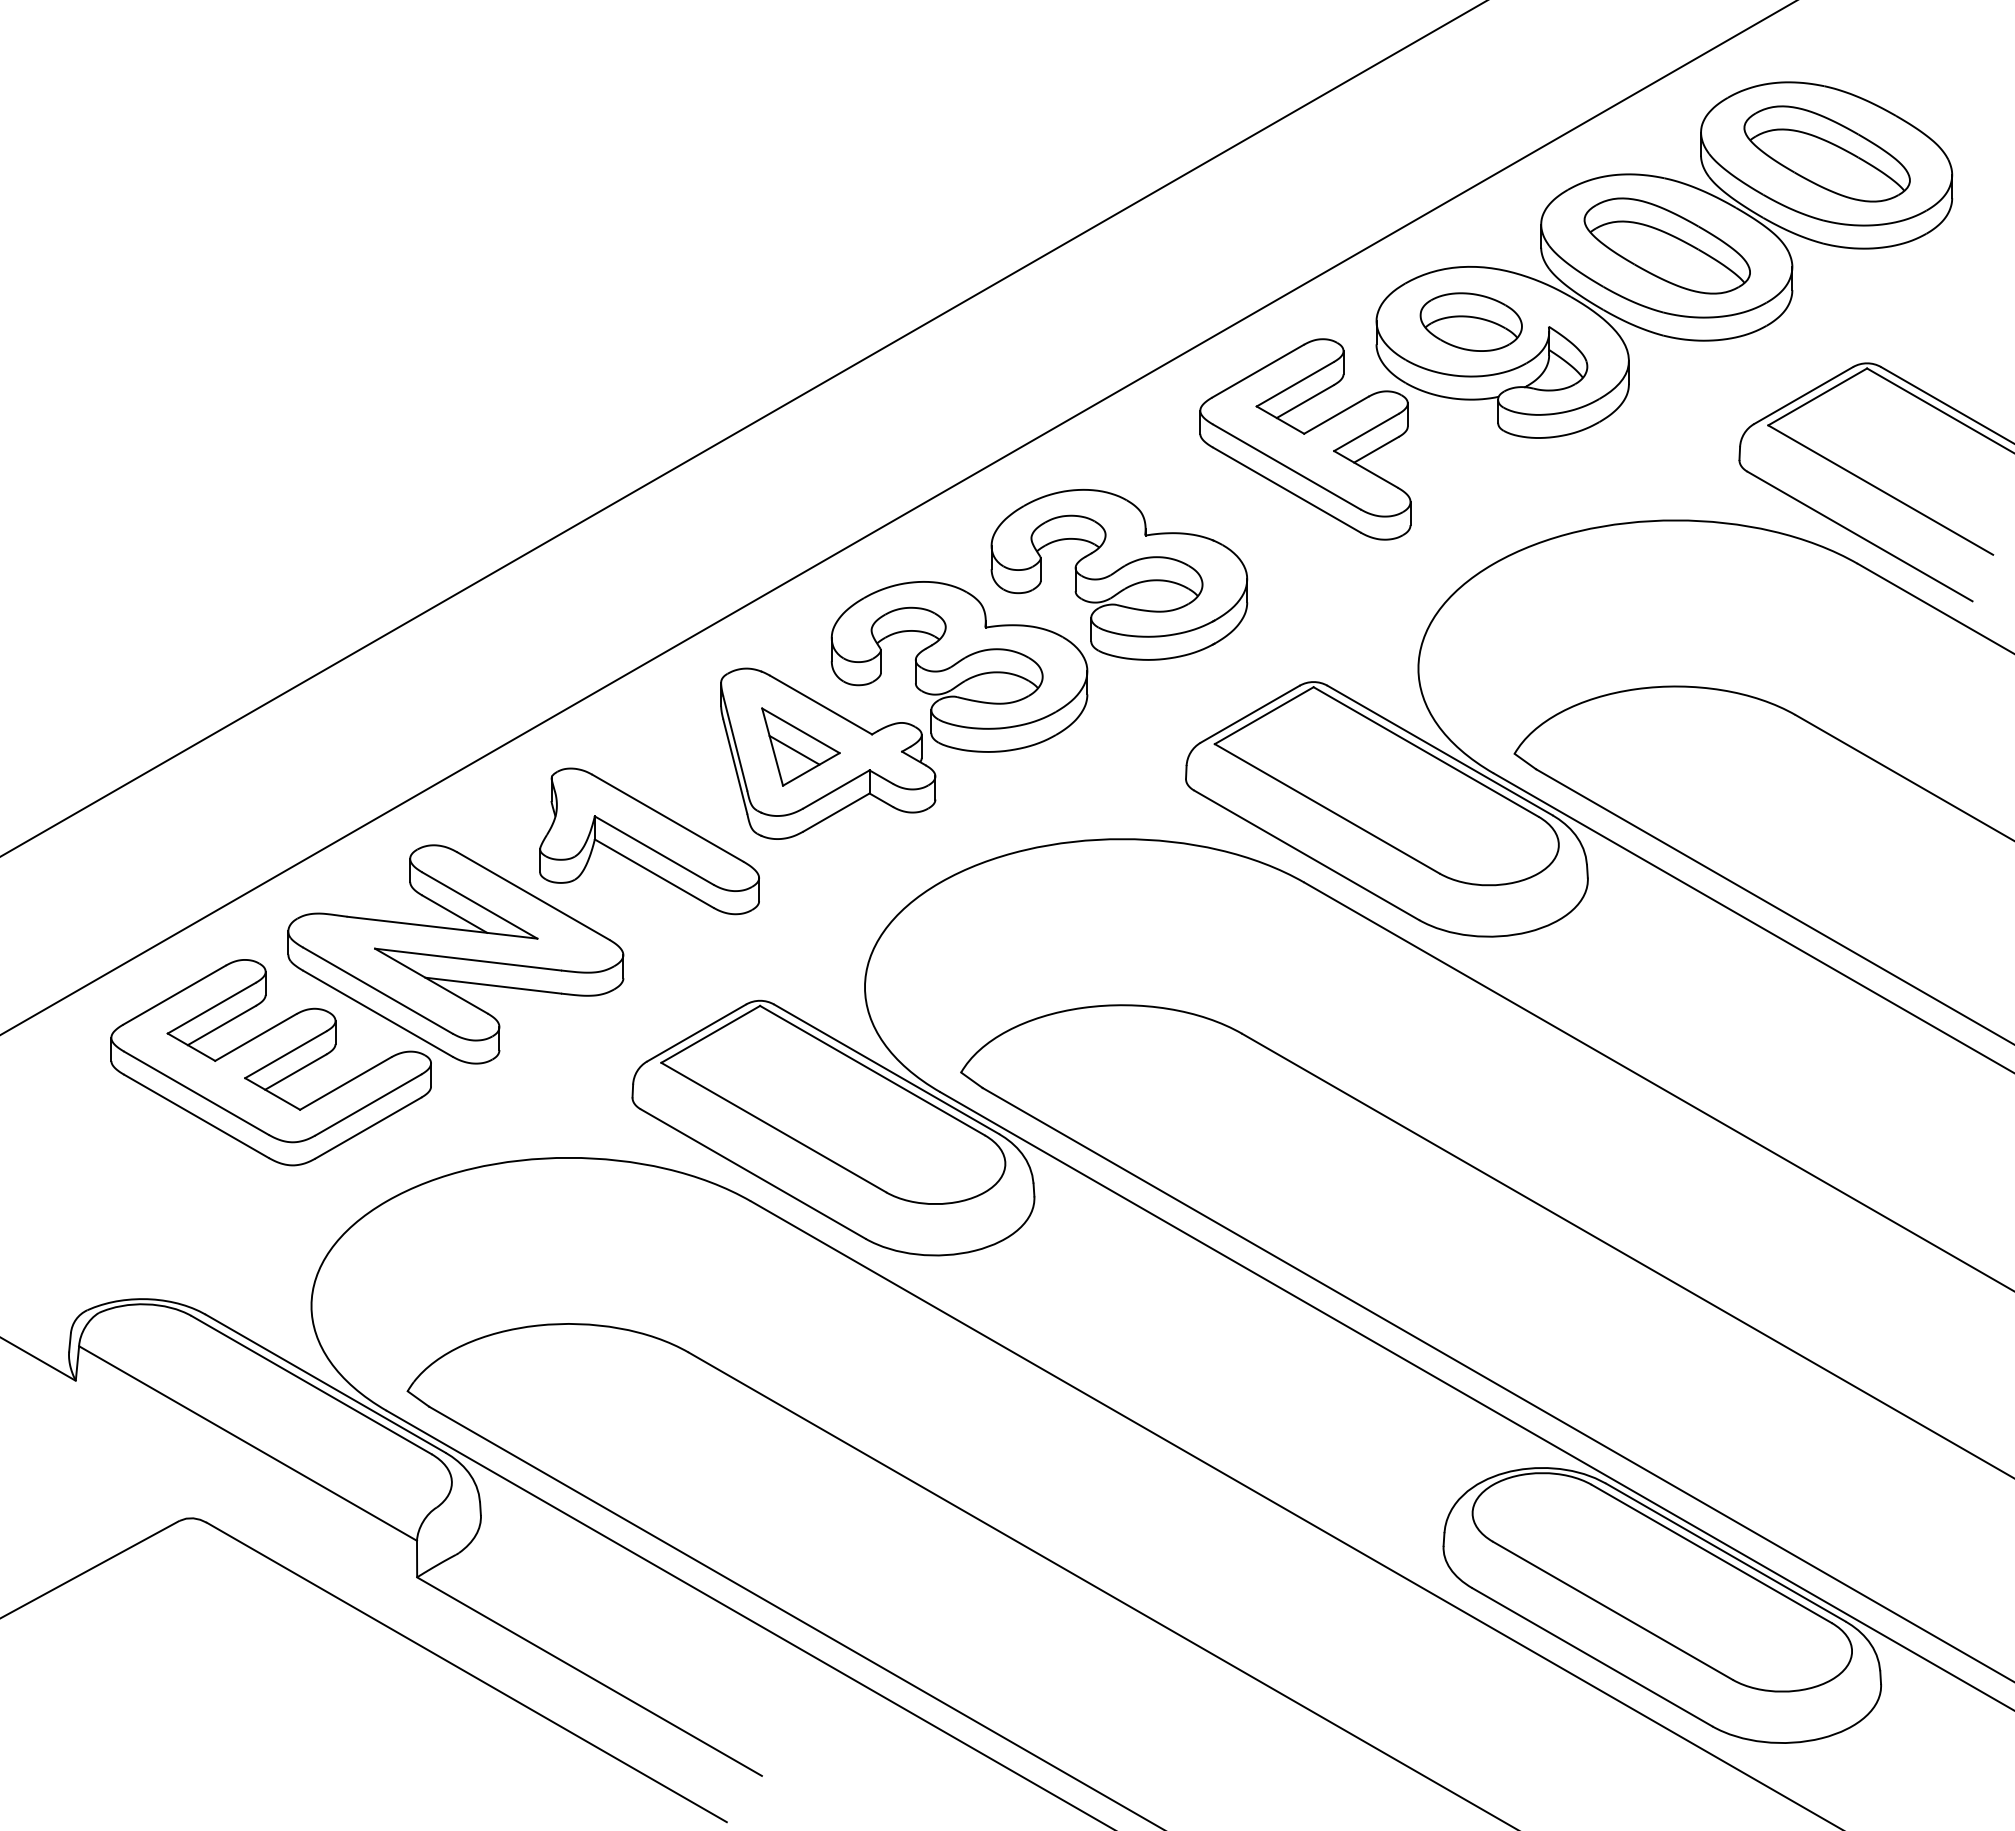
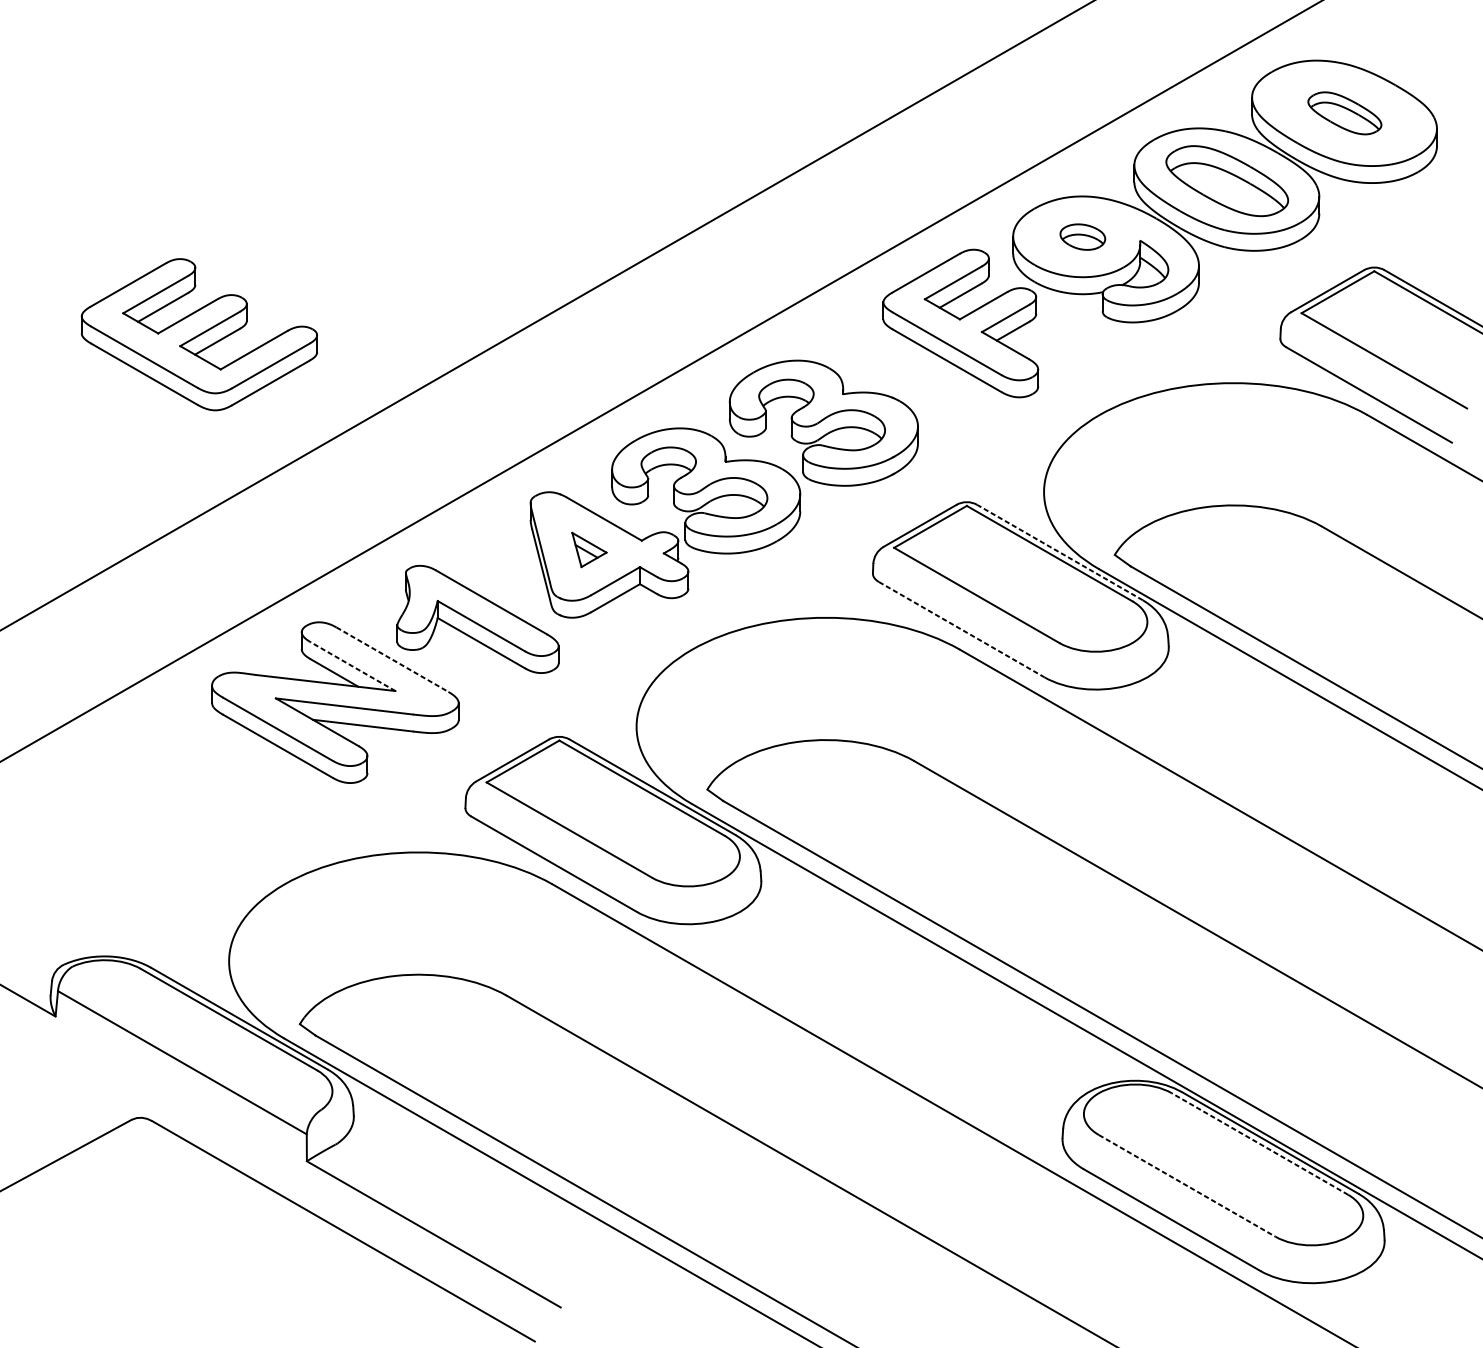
part: (1826, 153) -> (1344, 113), size x0.6
part: (1470, 321) -> (1082, 236), size x0.6
part: (800, 746) -> (589, 549), size x0.6
line: (1440, 750) -> (1060, 552), solid -> dashed
line: (1306, 855) -> (961, 629), solid -> dashed
line: (533, 896) -> (392, 660), solid -> dashed
line: (479, 905) -> (352, 666), solid -> dashed
part: (270, 1062) -> (198, 334), moved
line: (1711, 1553) -> (1259, 1143), solid -> dashed
line: (1613, 1611) -> (1187, 1186), solid -> dashed

